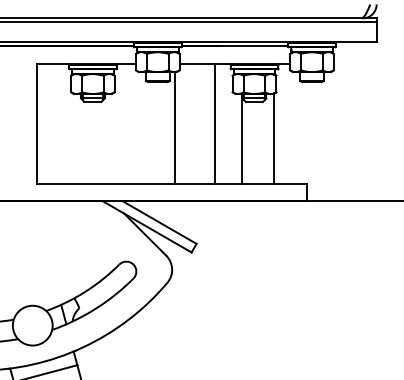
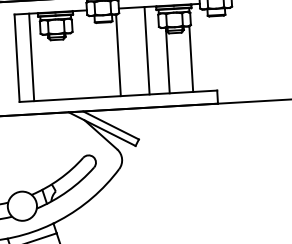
line: (57, 123) -> (31, 57), added

